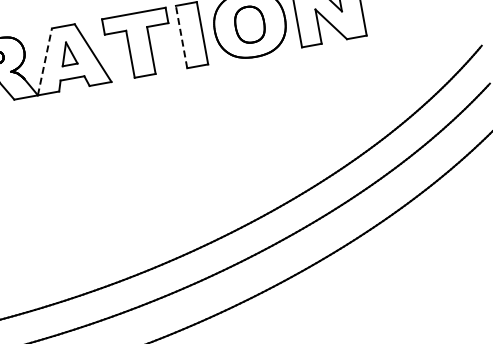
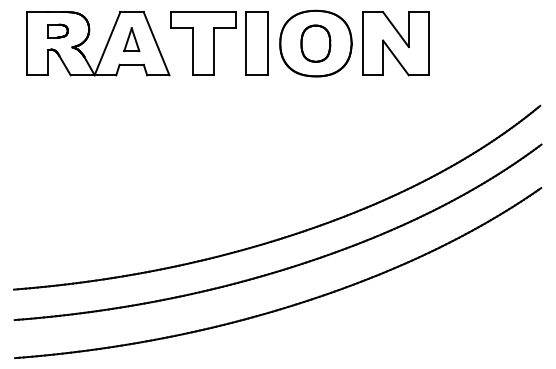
line: (181, 36) -> (246, 43), dashed -> solid
line: (44, 61) -> (107, 43), dashed -> solid

